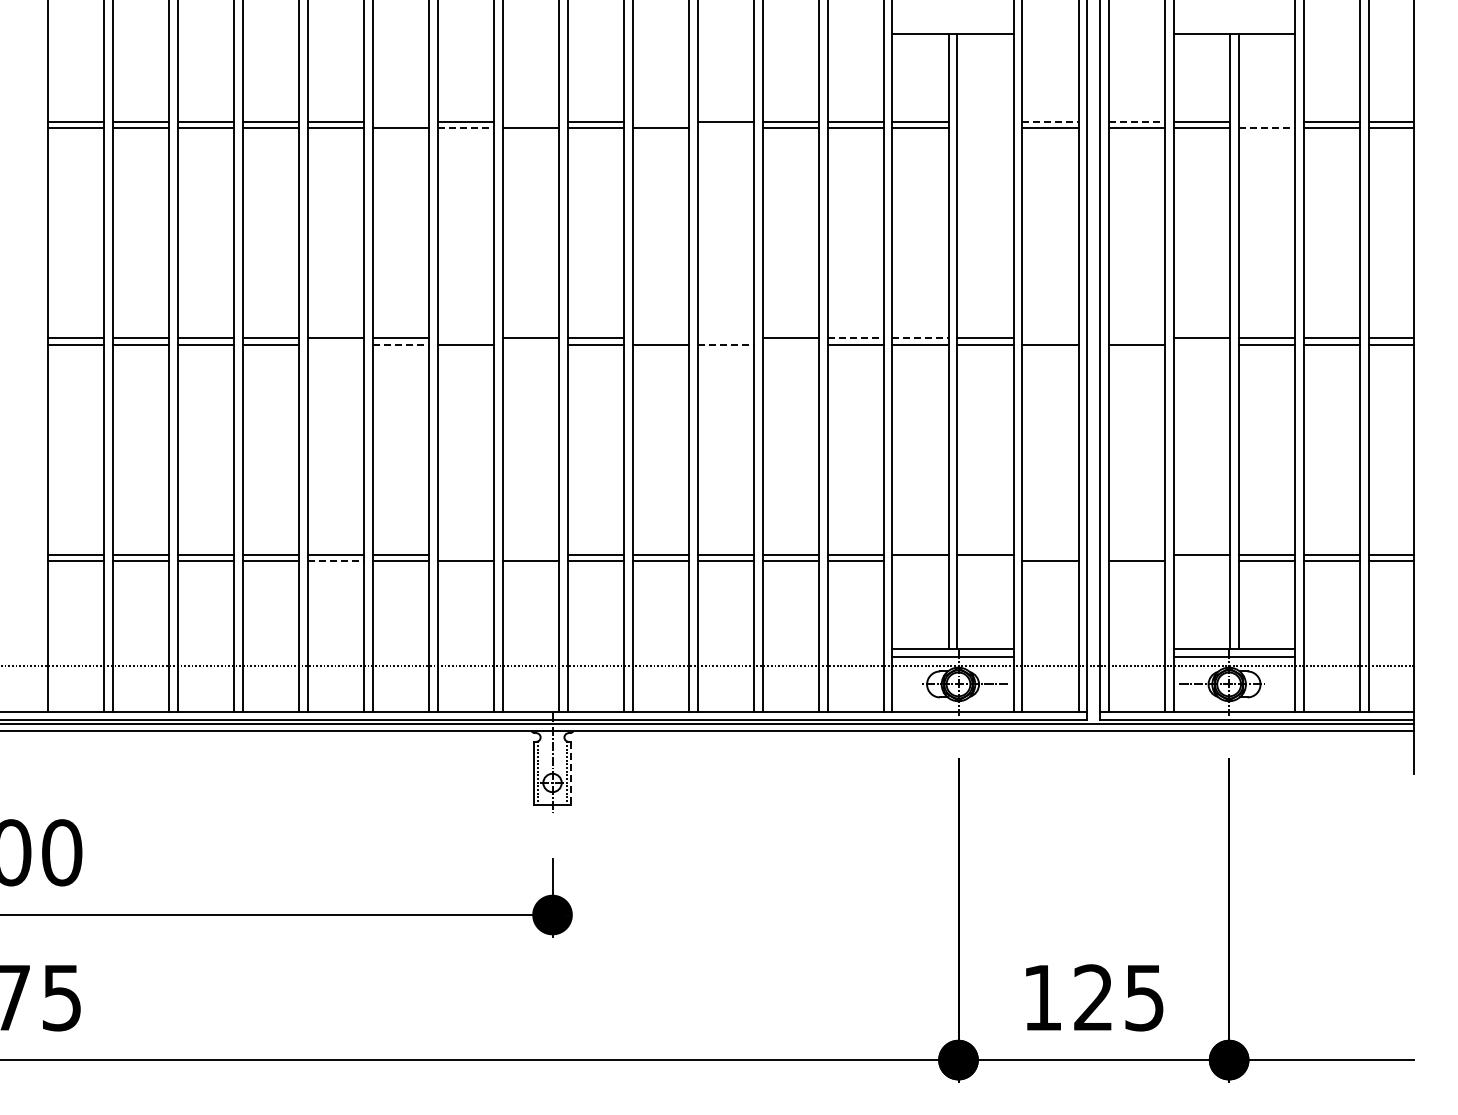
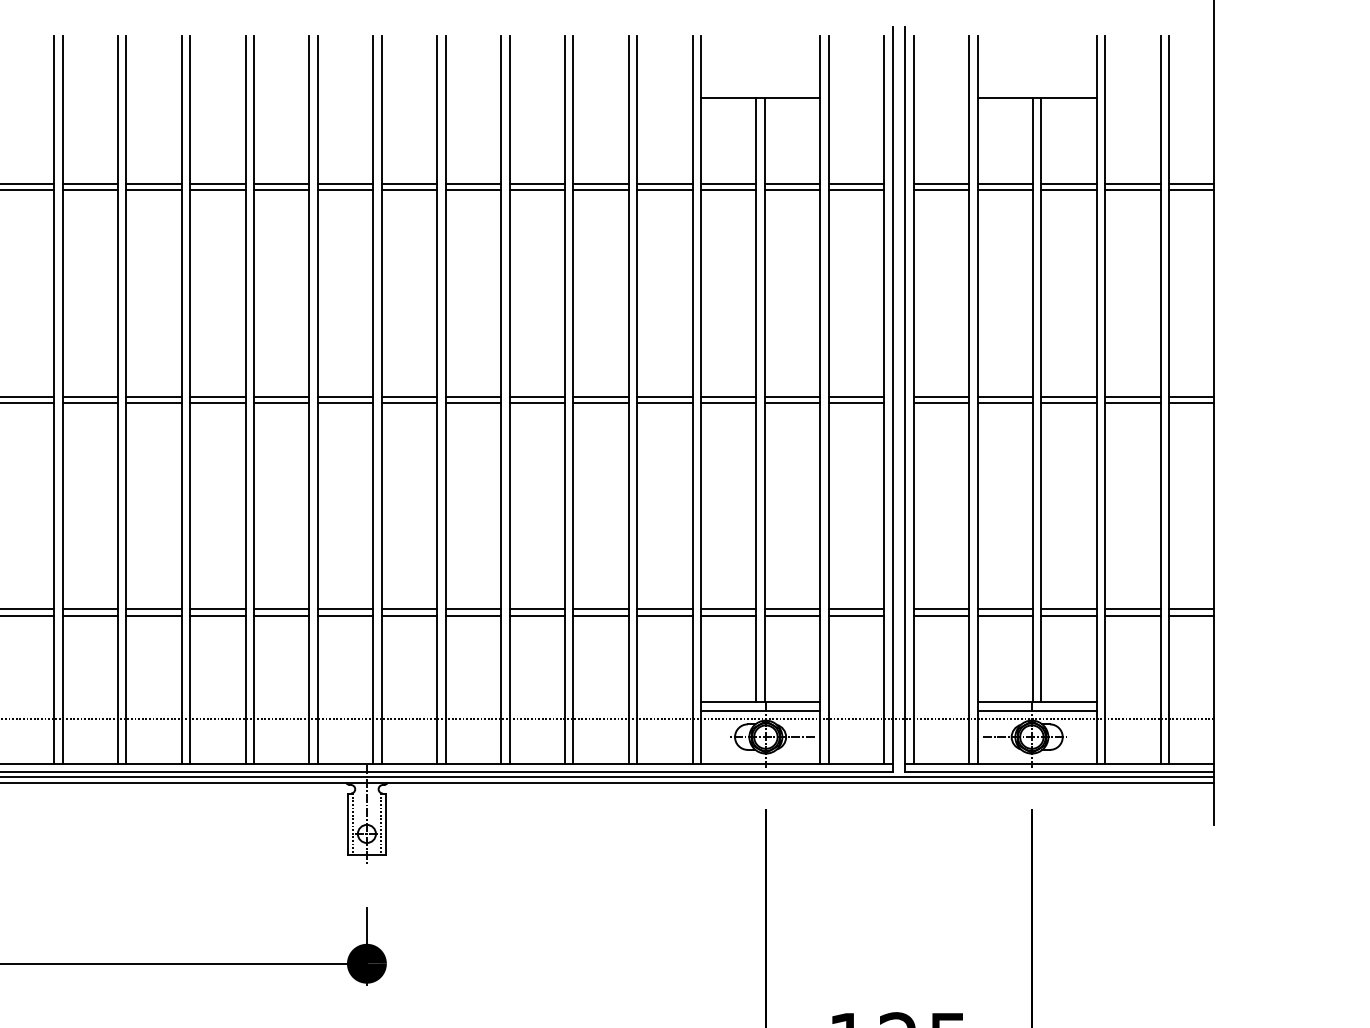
line: (400, 121) -> (217, 183), added
line: (530, 121) -> (345, 183), added
line: (660, 121) -> (473, 183), added
line: (985, 121) -> (792, 183), added
line: (1051, 121) -> (857, 183), dashed -> solid
line: (1137, 121) -> (941, 183), dashed -> solid
line: (1266, 121) -> (1068, 183), added
line: (466, 128) -> (282, 190), dashed -> solid
line: (725, 128) -> (536, 190), added
line: (985, 128) -> (792, 190), added
line: (1267, 128) -> (1069, 190), dashed -> solid
line: (465, 338) -> (281, 397), added
line: (660, 338) -> (473, 397), added
line: (725, 338) -> (536, 397), added
line: (856, 338) -> (665, 397), dashed -> solid
line: (921, 338) -> (729, 397), dashed -> solid
line: (1050, 338) -> (856, 397), added
line: (1136, 338) -> (940, 397), added
line: (335, 344) -> (153, 403), added
line: (401, 344) -> (218, 403), dashed -> solid
line: (530, 344) -> (345, 403), added
line: (726, 344) -> (537, 403), dashed -> solid
line: (790, 344) -> (600, 403), added
line: (1201, 344) -> (1004, 403), added
line: (465, 554) -> (281, 609), added
line: (530, 554) -> (345, 609), added
line: (1050, 554) -> (856, 609), added
line: (1136, 554) -> (940, 609), added
line: (336, 561) -> (154, 616), dashed -> solid
line: (920, 561) -> (728, 616), added
line: (985, 561) -> (792, 616), added
line: (1201, 561) -> (1004, 616), added
line: (571, 773) -> (385, 824), dashed -> solid

